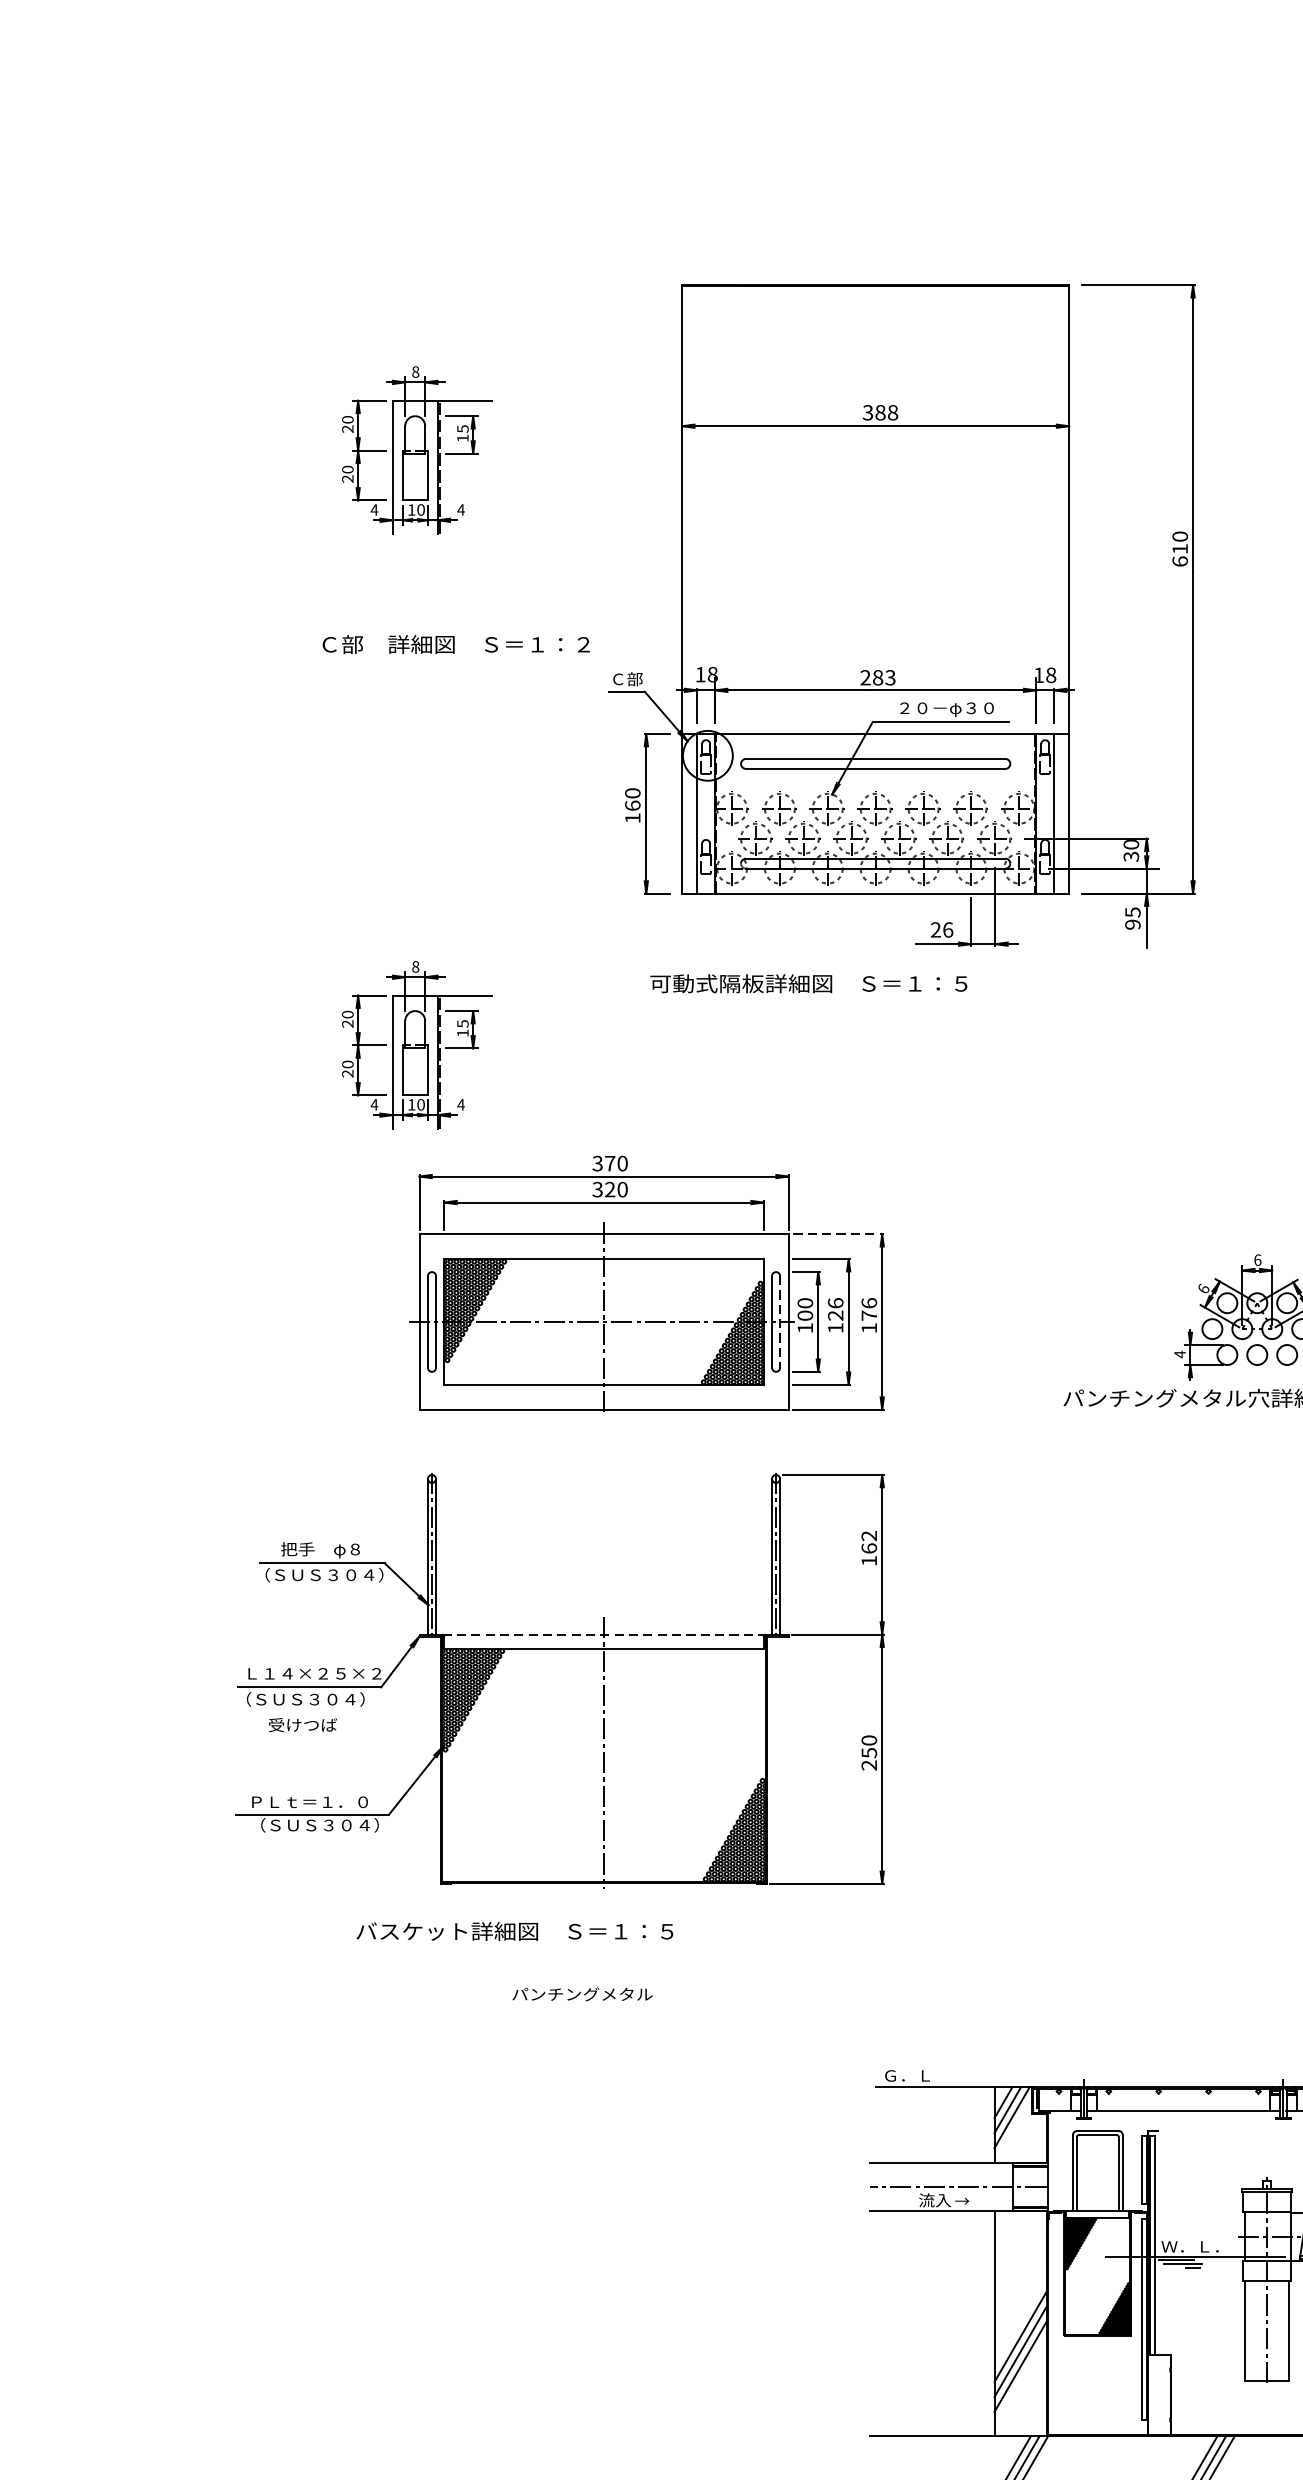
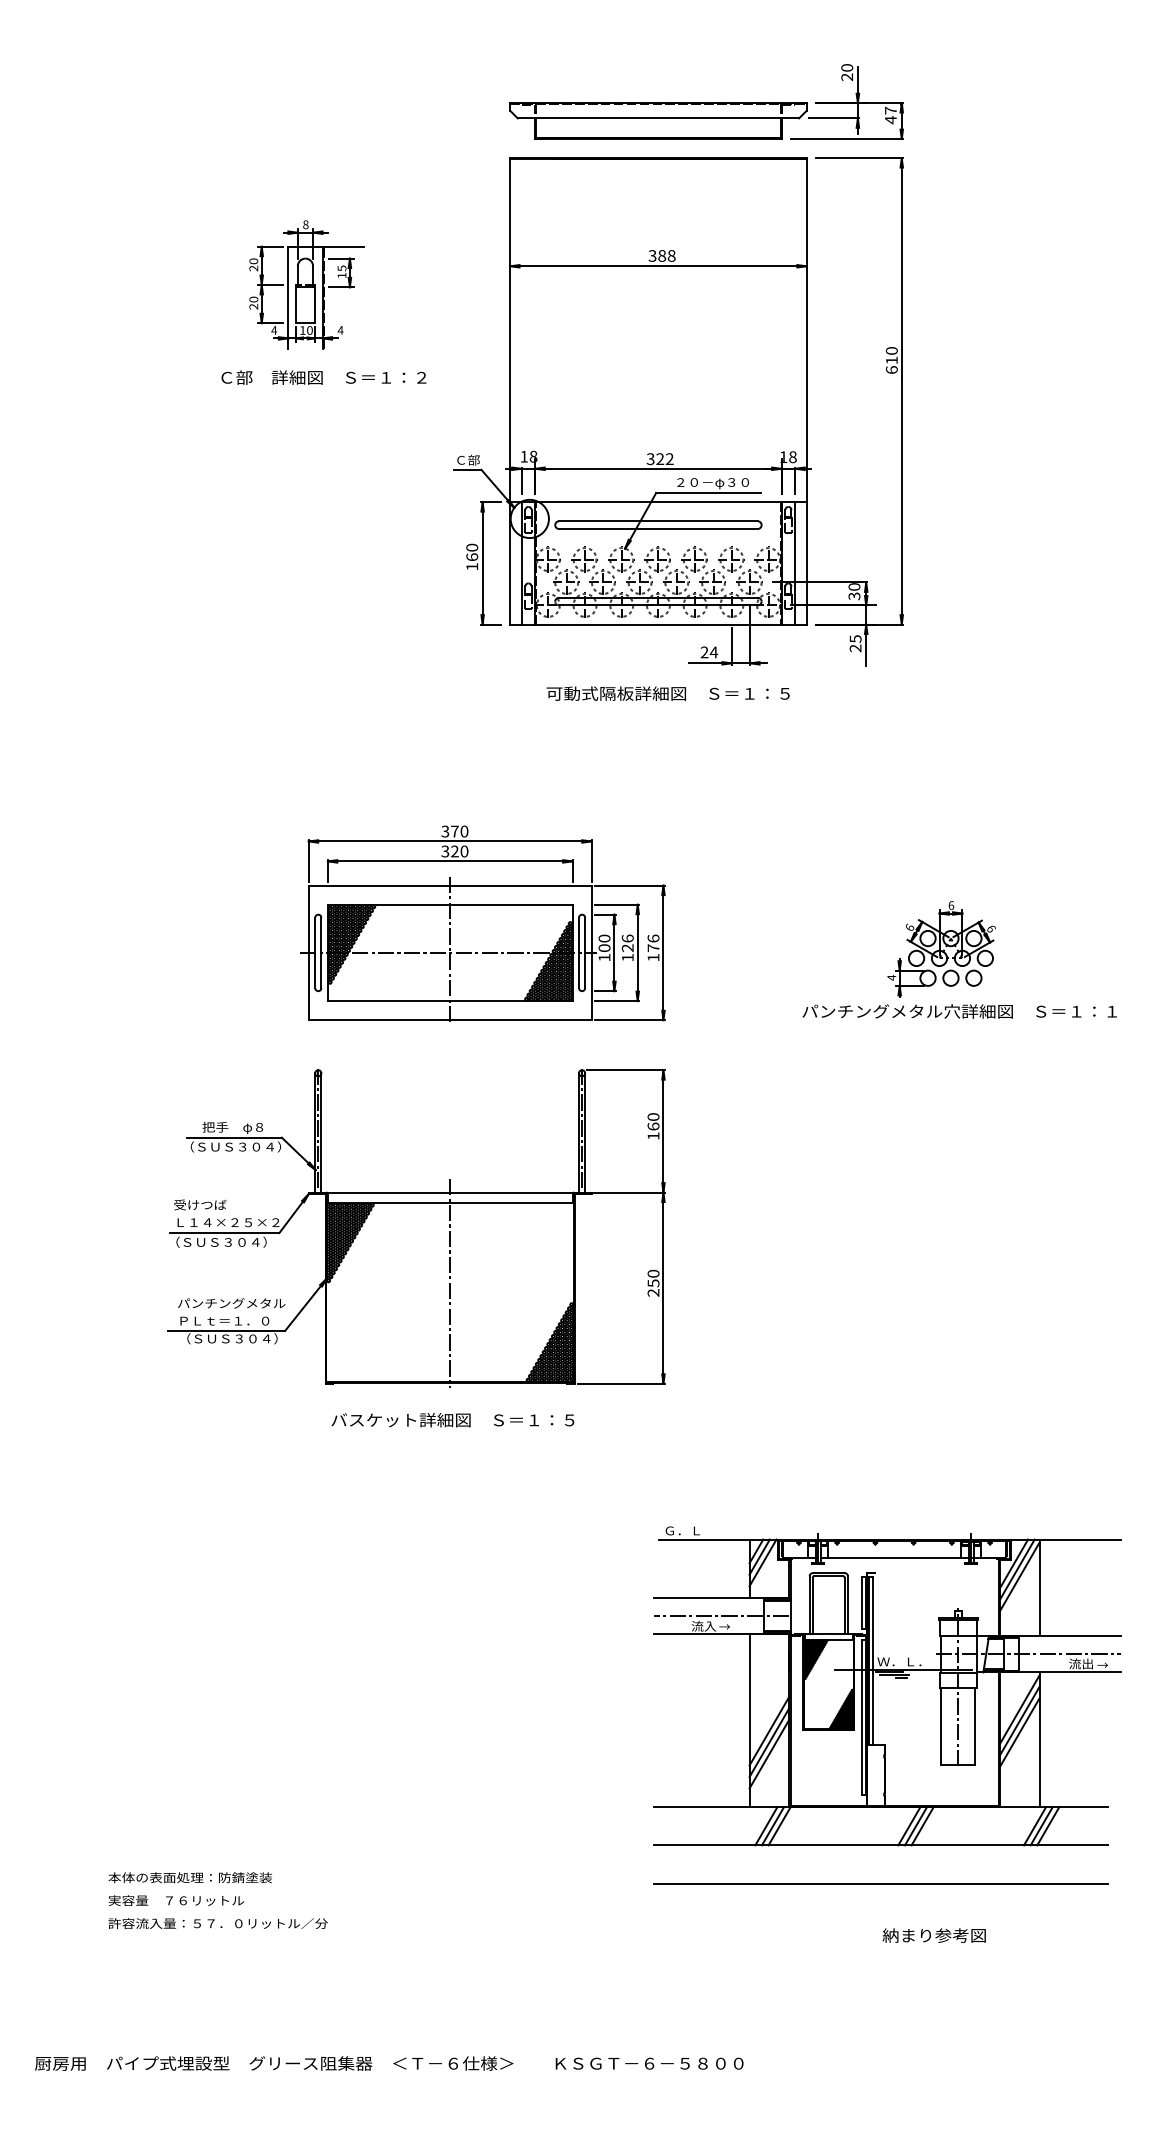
part: (938, 211) -> (706, 101), added
text: (455, 644) -> (323, 377), moved
text: (877, 678) -> (659, 459), 283 -> 322
text: (1132, 924) -> (855, 648), 95 -> 25
text: (947, 930) -> (713, 652), 26 -> 24
text: (807, 983) -> (667, 693), moved
part: (416, 1044) -> (306, 740), removed
line: (839, 1233) -> (630, 885), dashed -> solid
line: (780, 1322) -> (585, 953), dashed -> solid
text: (869, 1535) -> (653, 1116), 162 -> 160
line: (604, 1634) -> (450, 1192), dashed -> solid
text: (303, 1724) -> (200, 1204), moved
text: (514, 1931) -> (452, 1420), moved
text: (582, 1994) -> (231, 1303), moved

